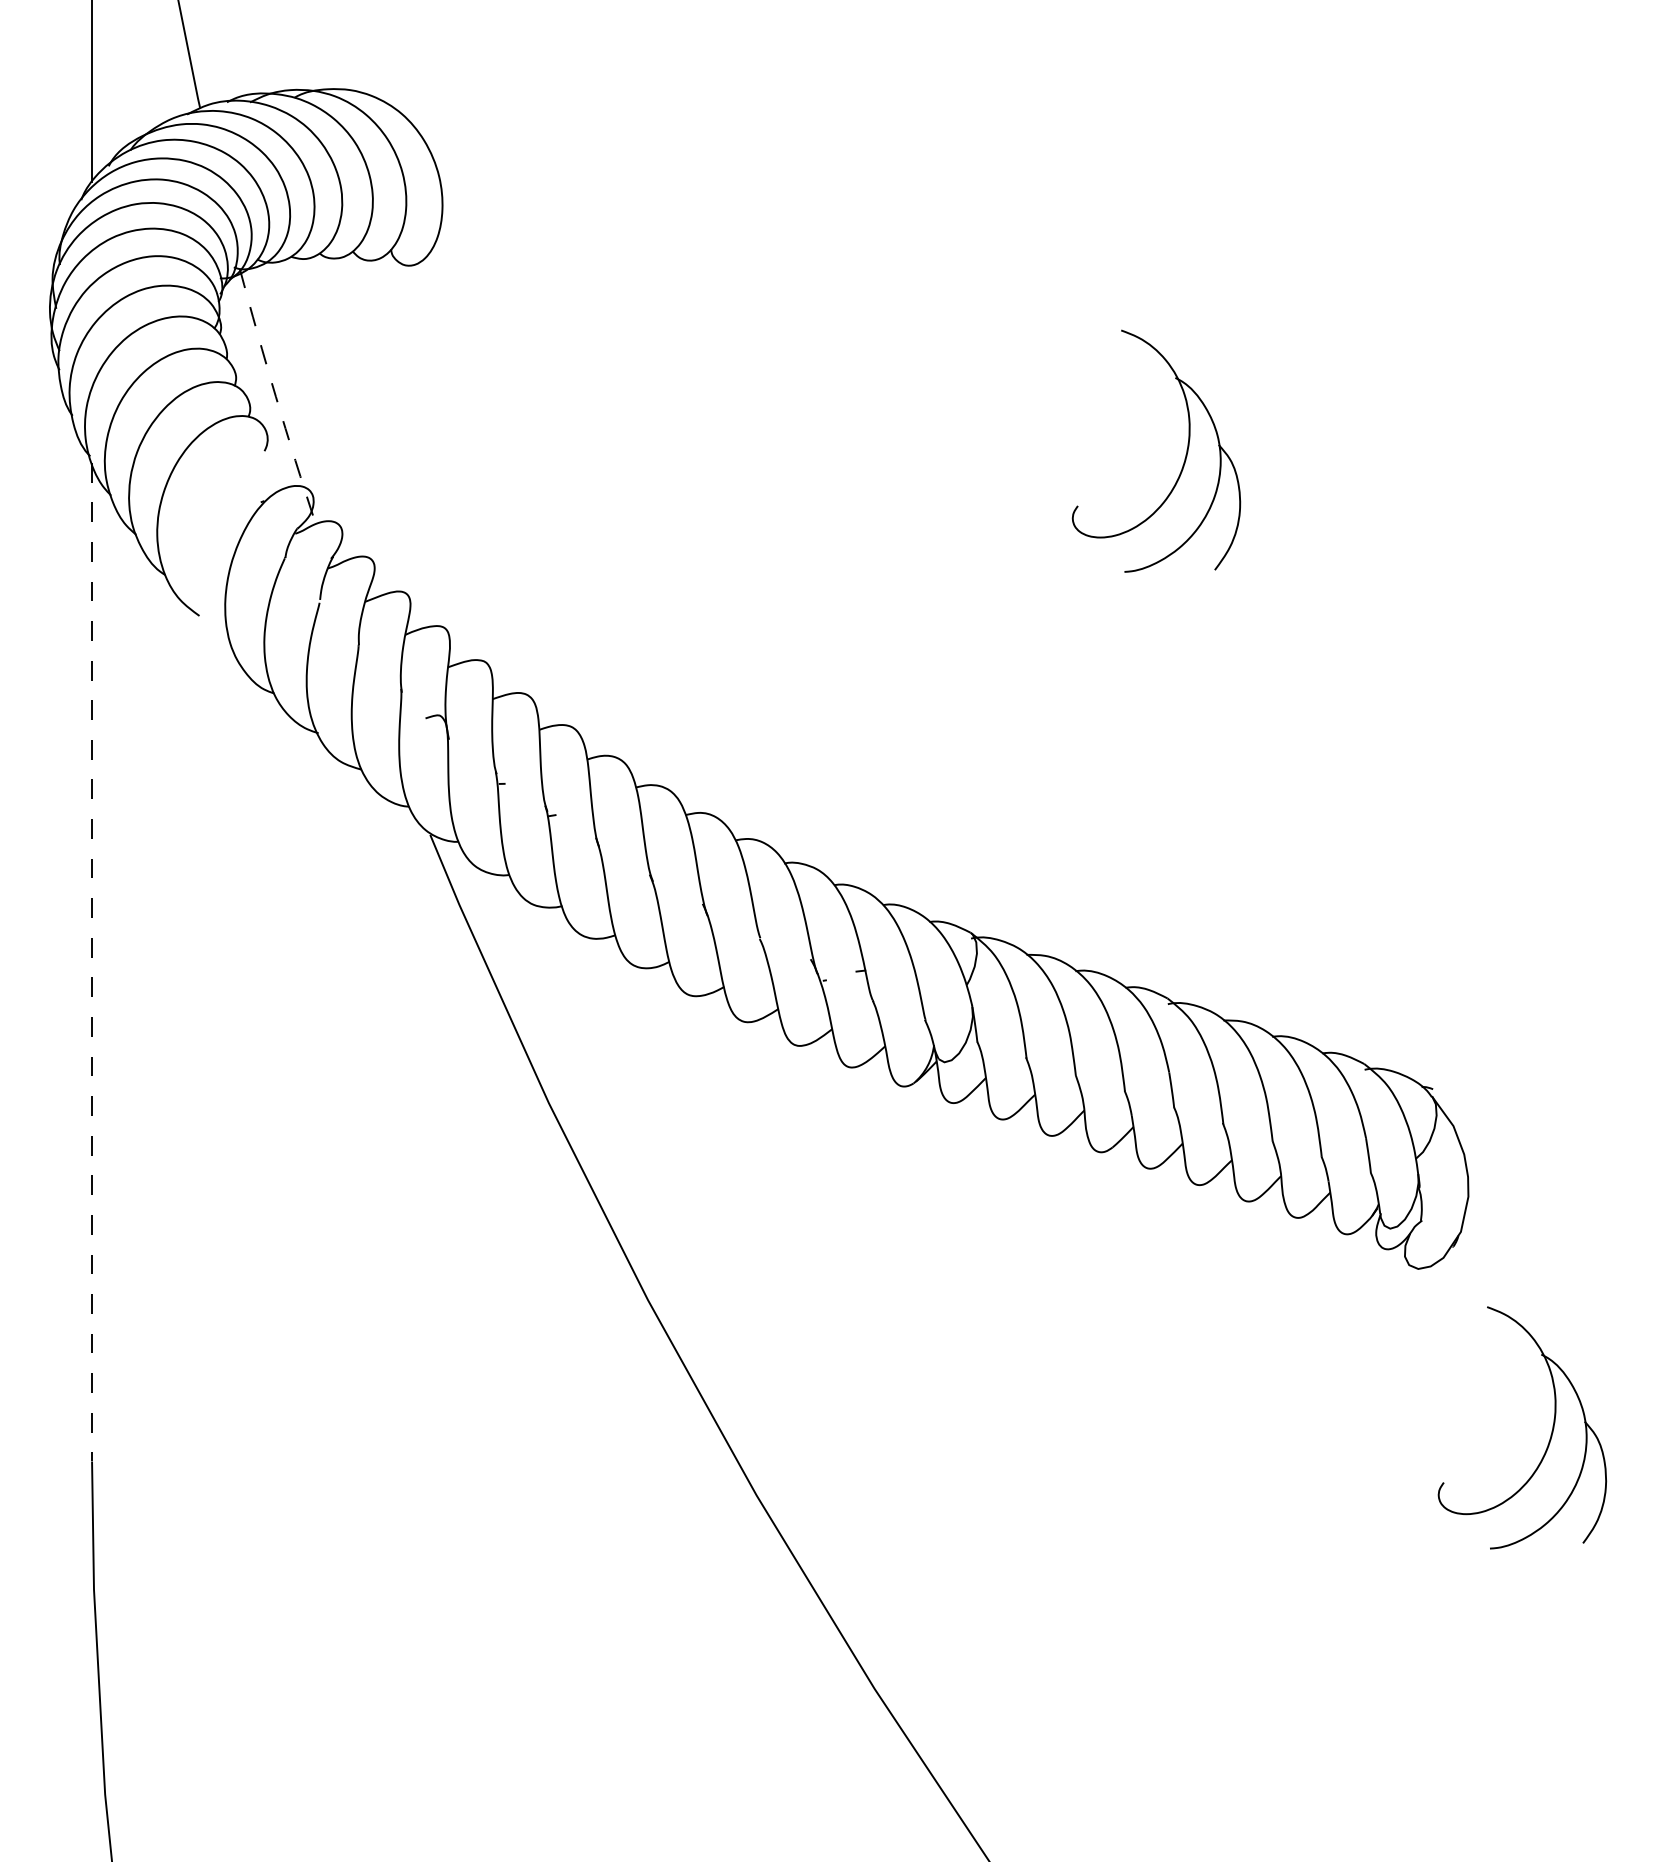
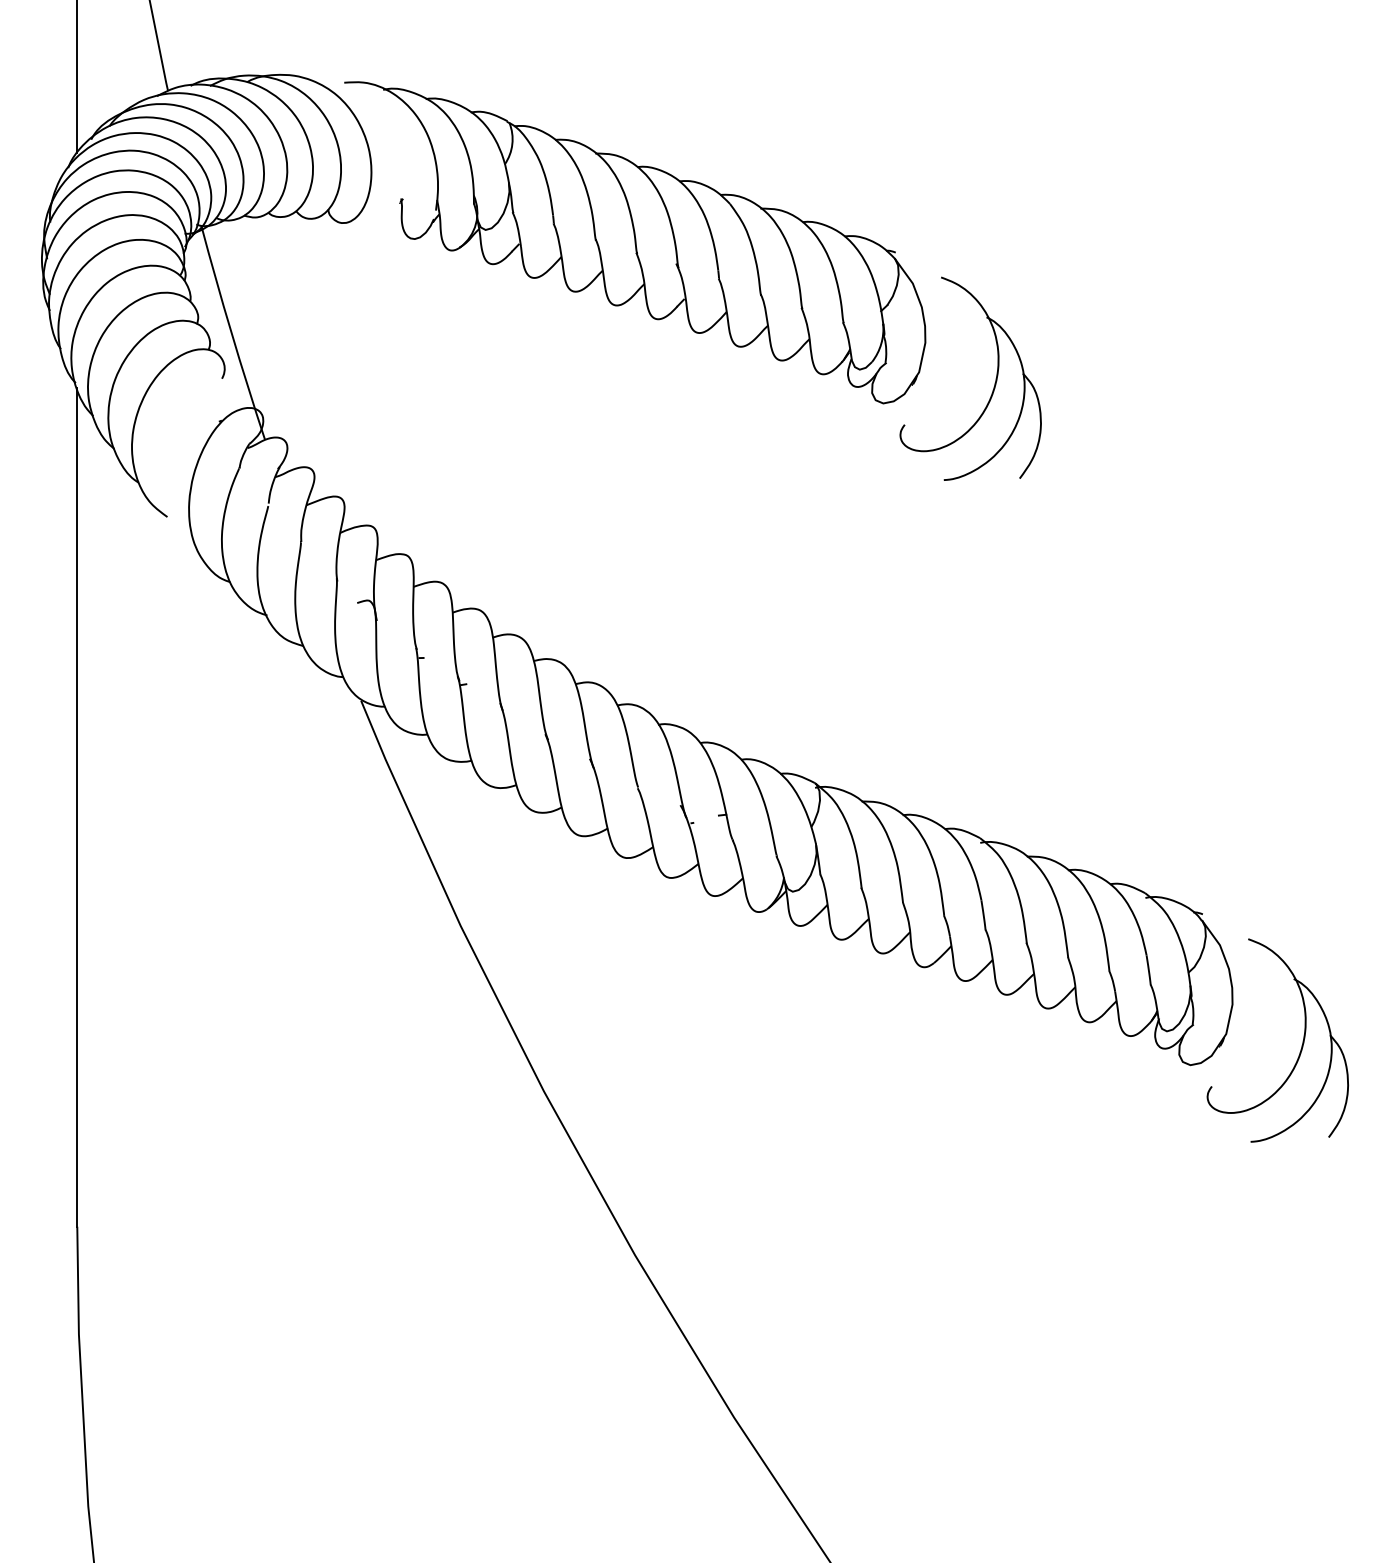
part: (757, 288) -> (635, 242), added
arc: (275, 397) -> (231, 333), dashed -> solid
line: (92, 963) -> (77, 808), dashed -> solid
part: (1550, 1433) -> (1301, 1045), moved

